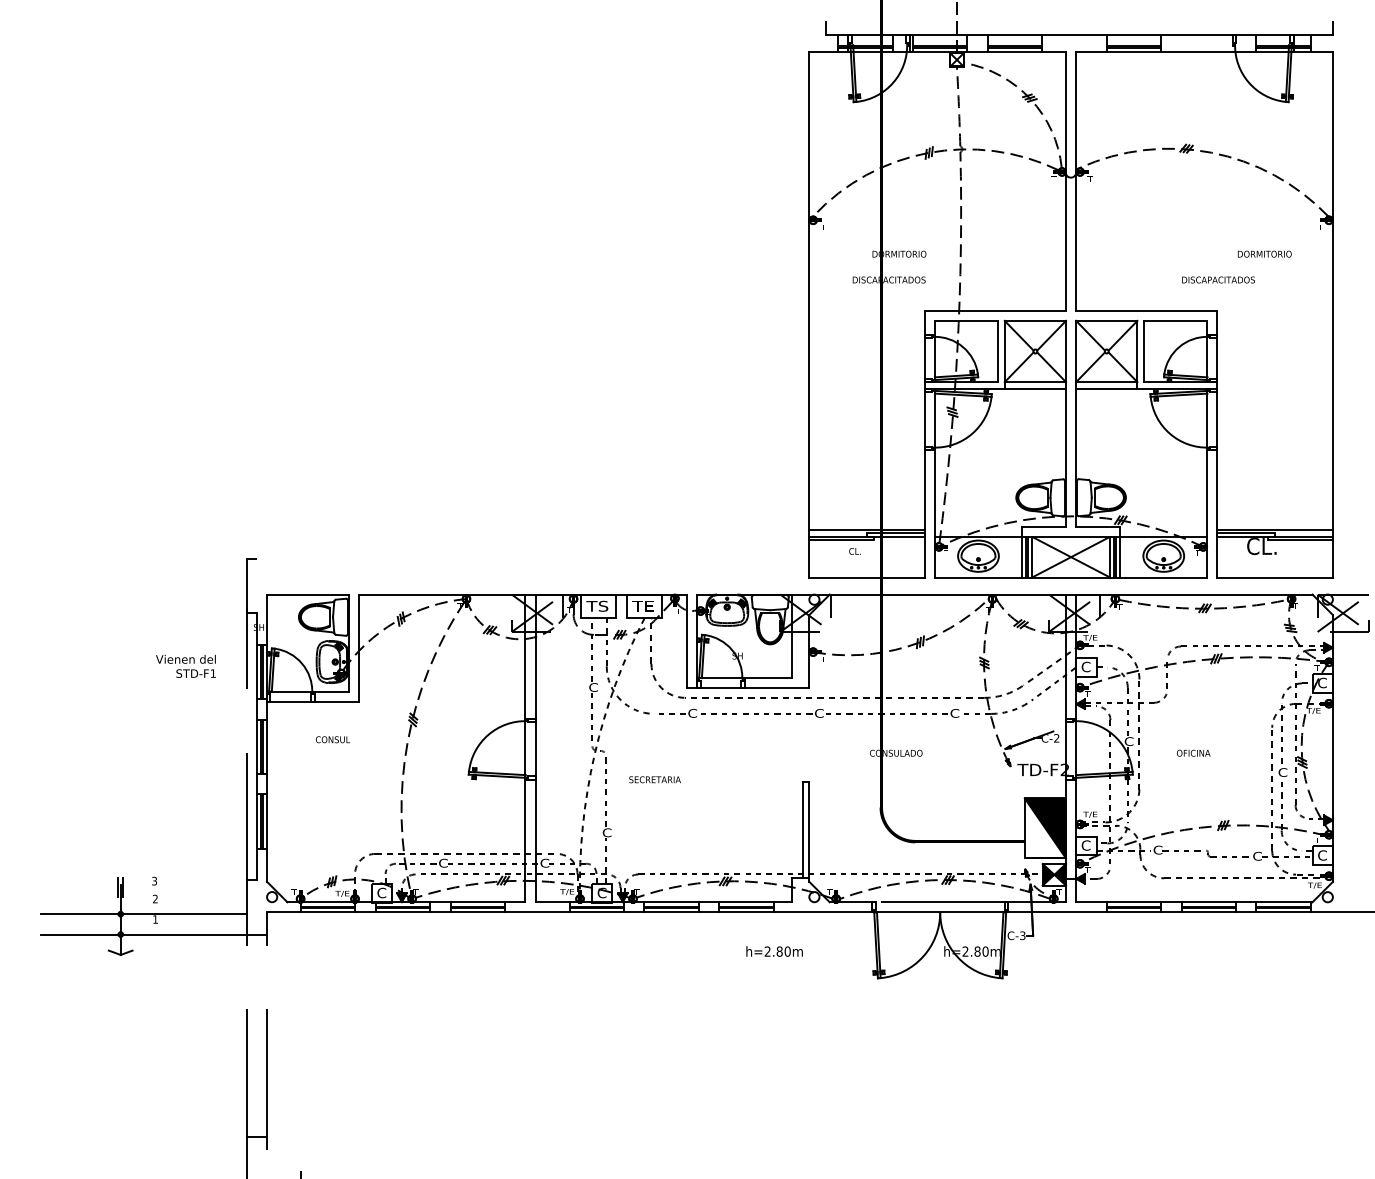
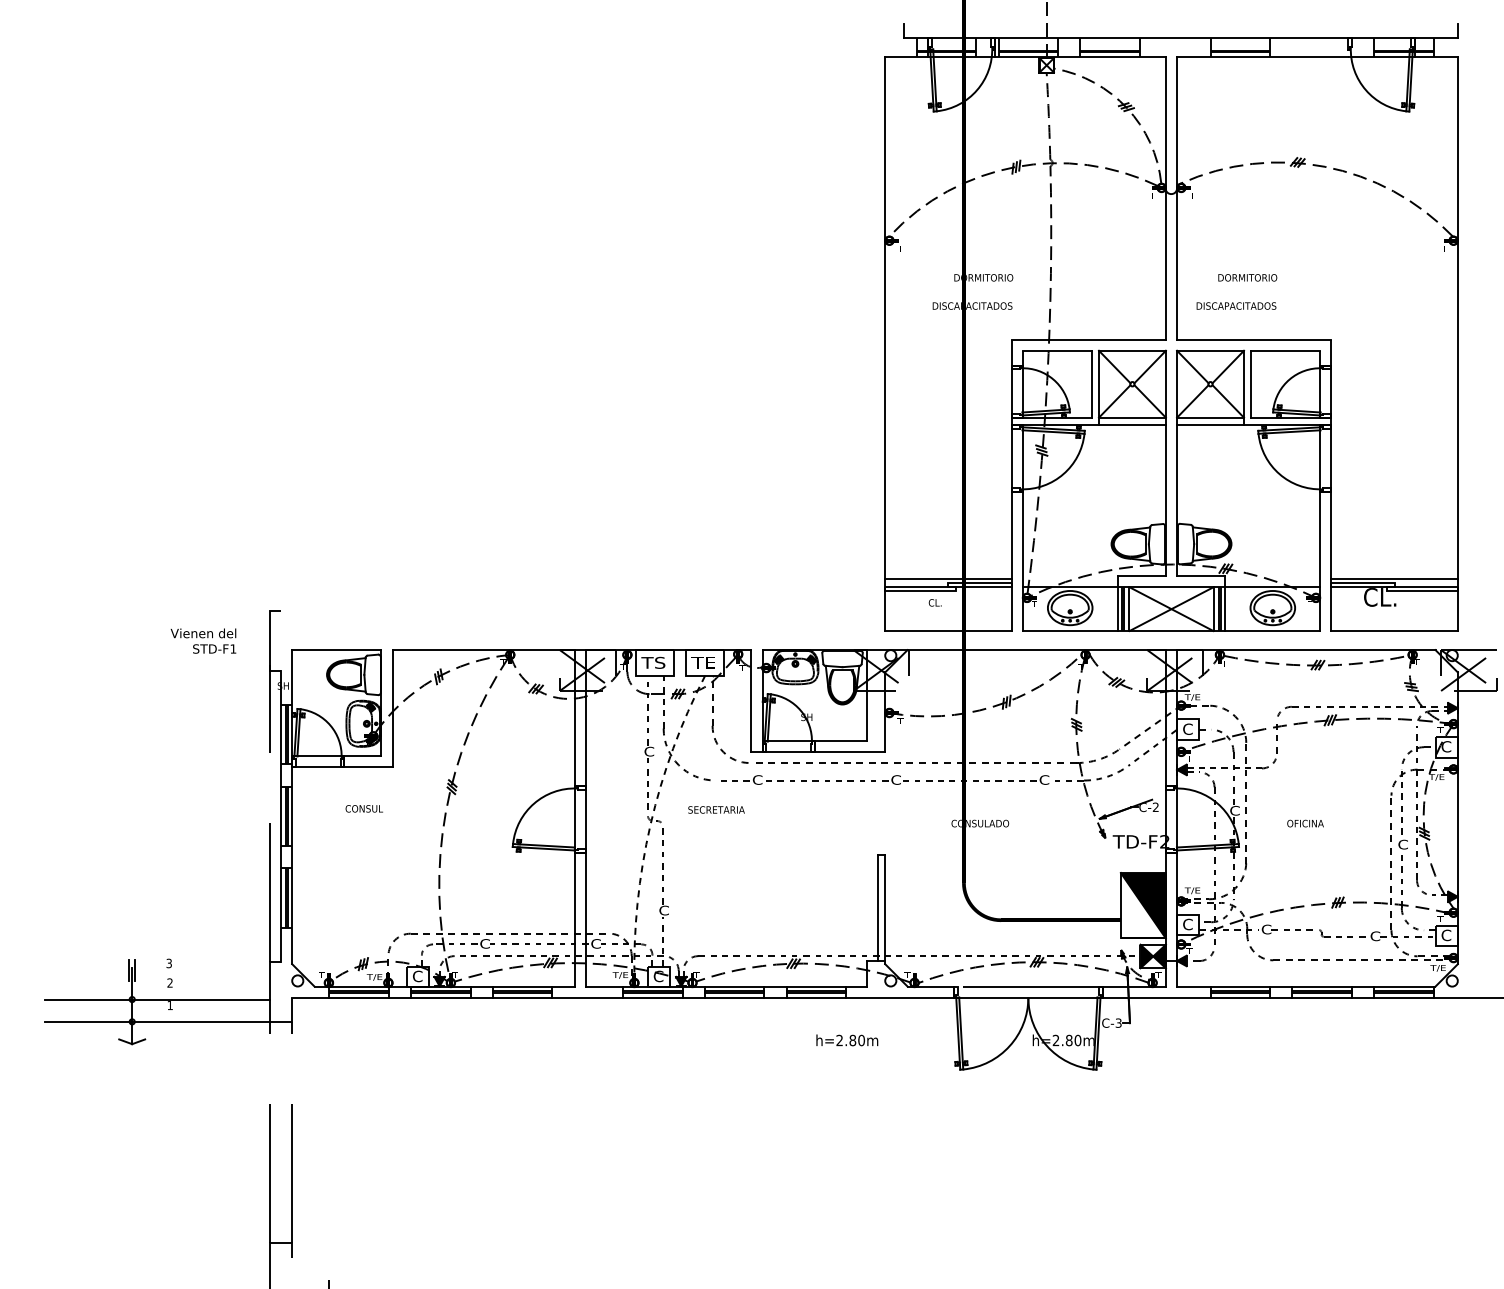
text: (1264, 253) -> (1247, 277), moved
text: (1218, 279) -> (1236, 305), moved
text: (185, 665) -> (203, 640), moved
text: (654, 779) -> (715, 809), moved

